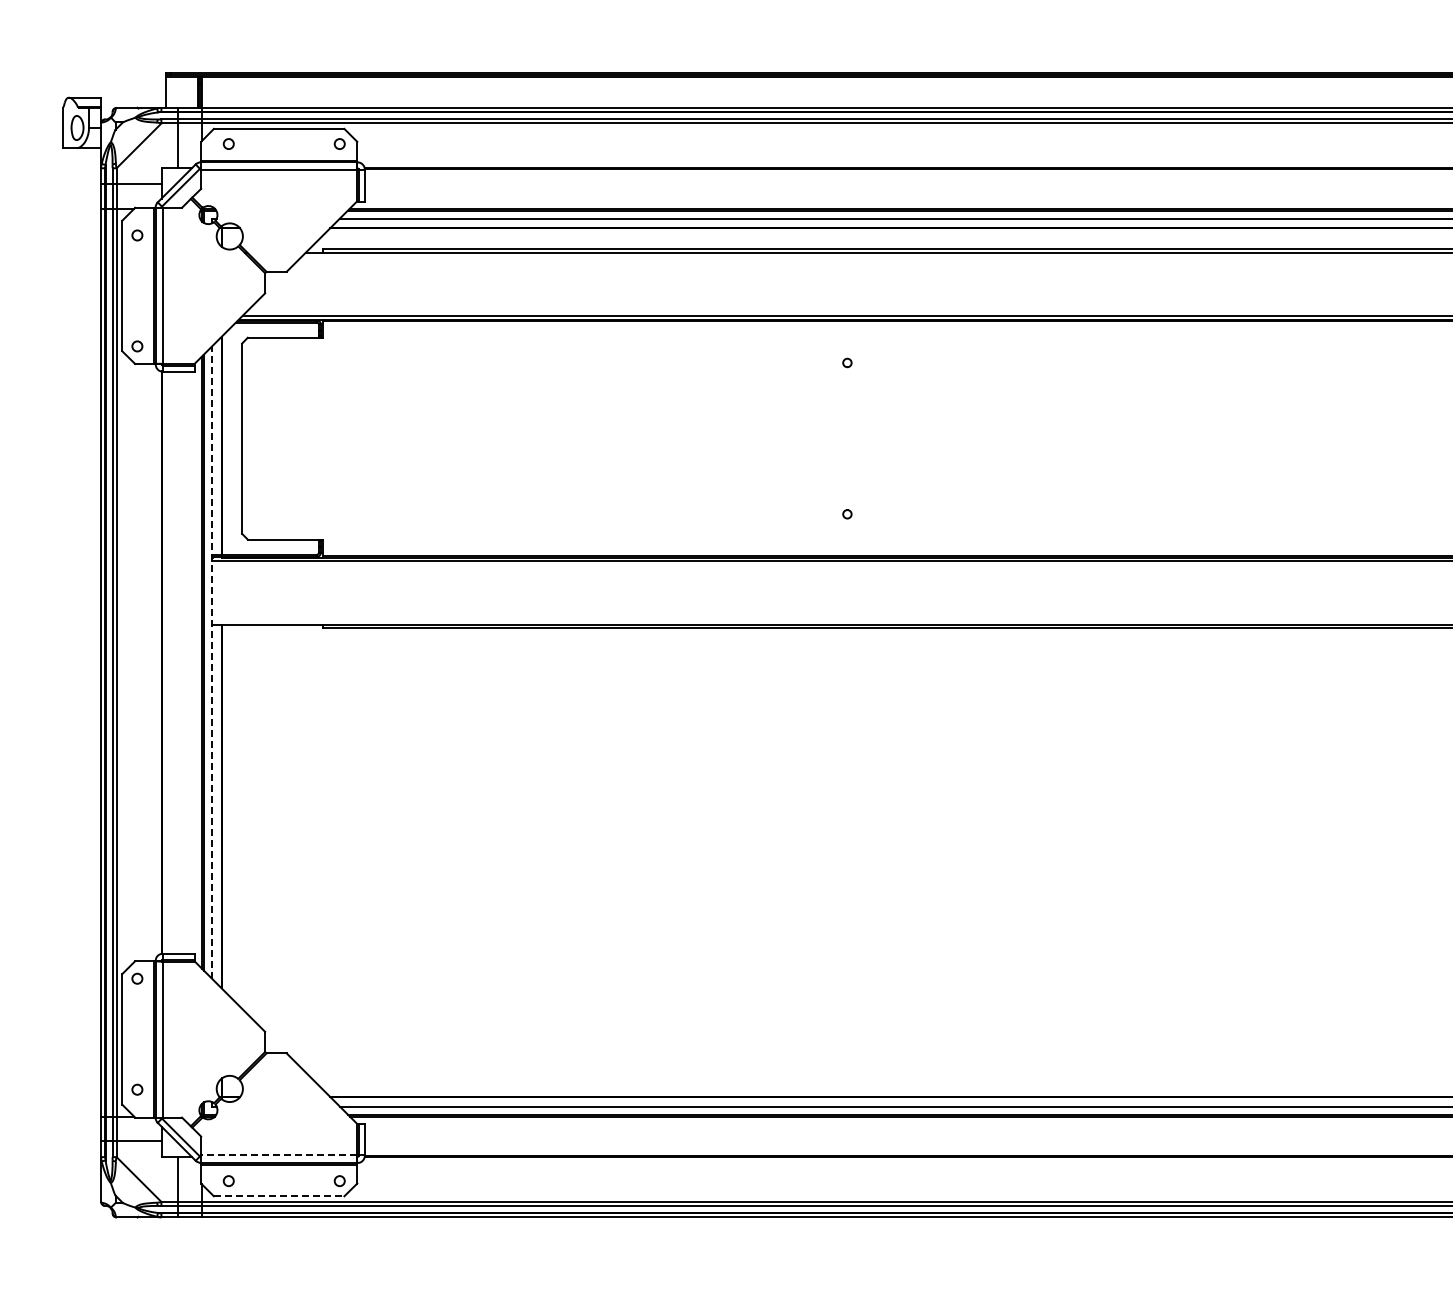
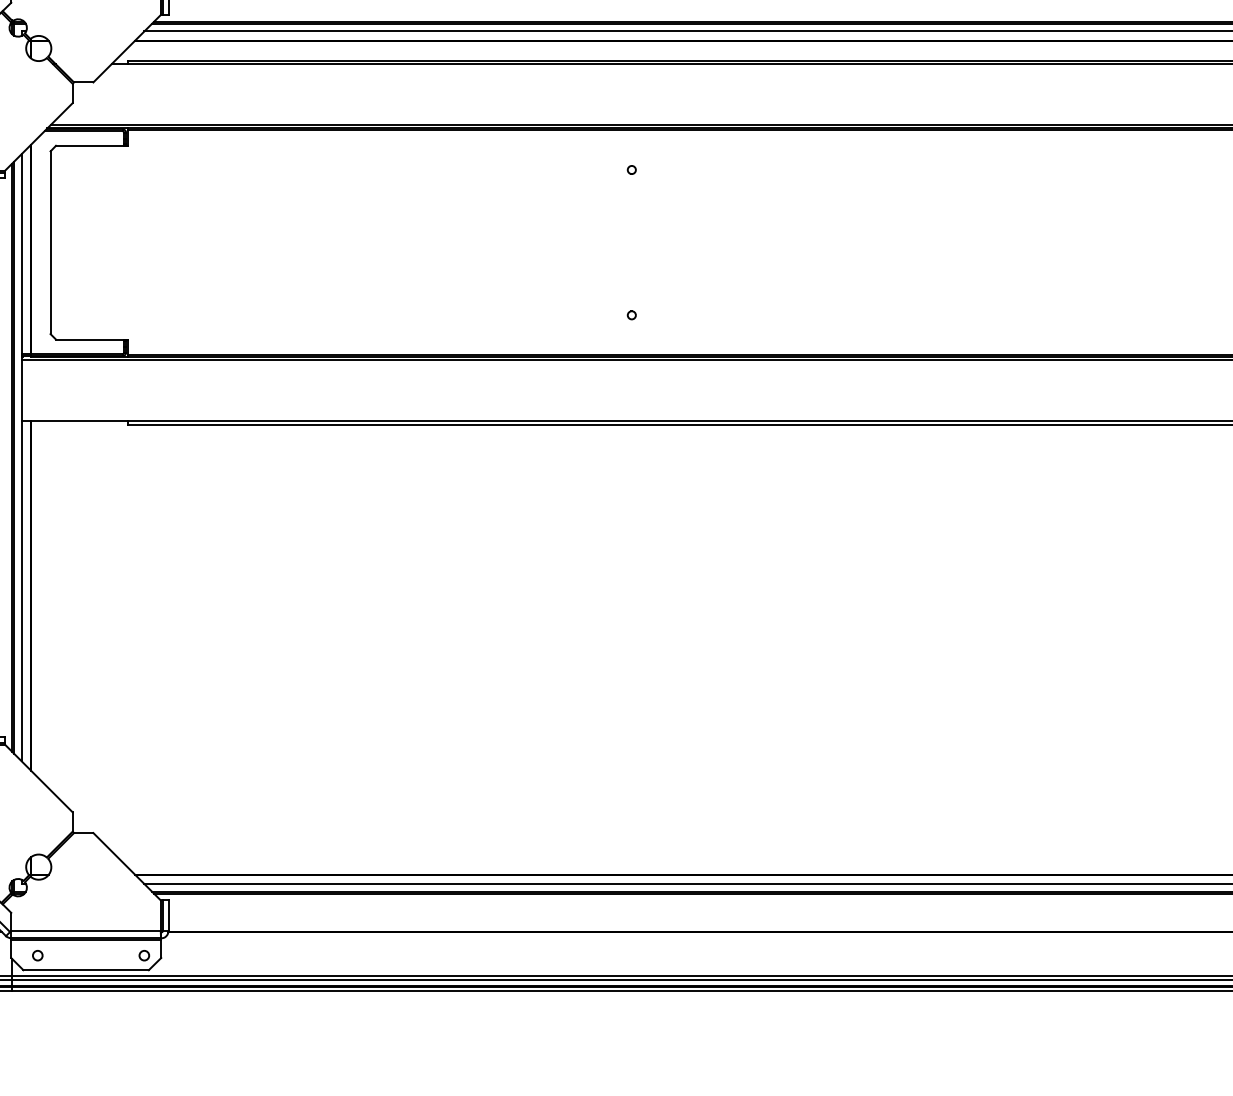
line: (212, 662) -> (22, 457), dashed -> solid
line: (279, 1155) -> (86, 931), dashed -> solid
line: (279, 1196) -> (86, 970), dashed -> solid

